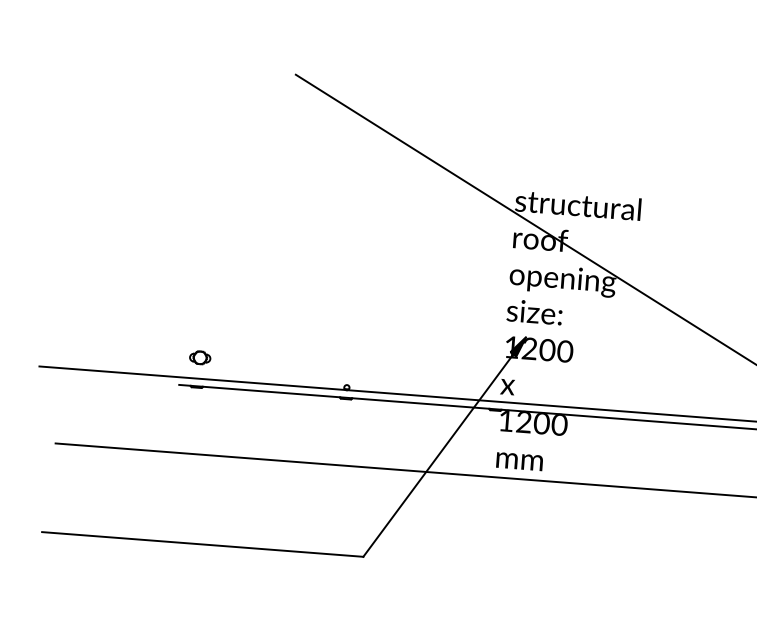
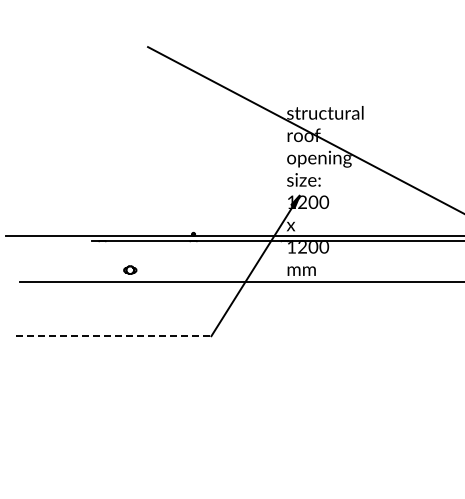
part: (200, 356) -> (130, 269), moved
line: (202, 545) -> (113, 336), solid -> dashed

